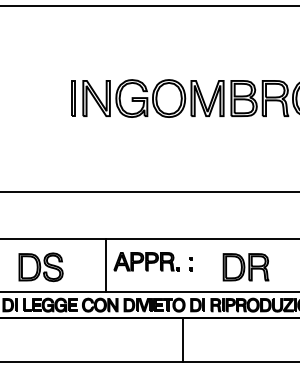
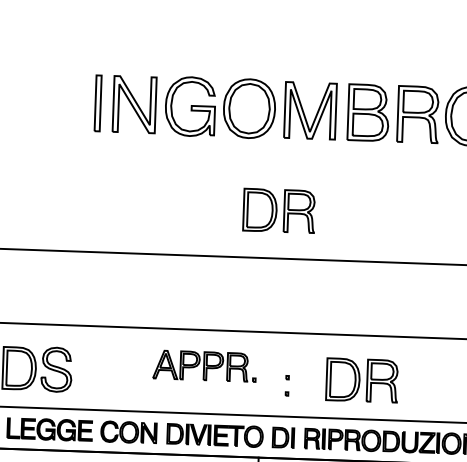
part: (189, 162) -> (278, 211), added
part: (190, 264) -> (286, 386), moved
line: (105, 265) -> (139, 369), removed

